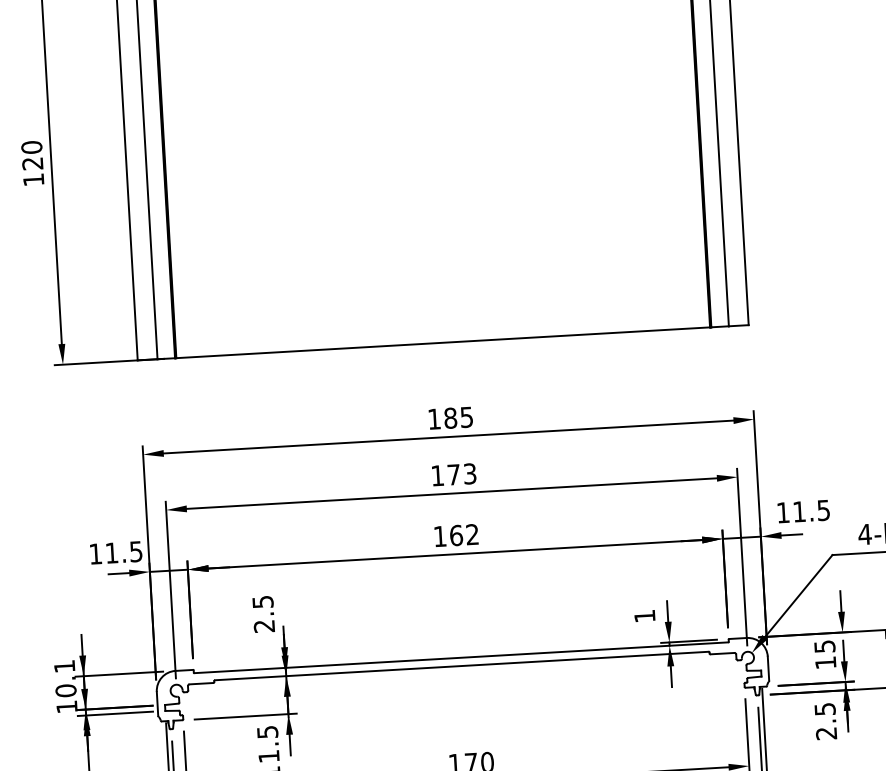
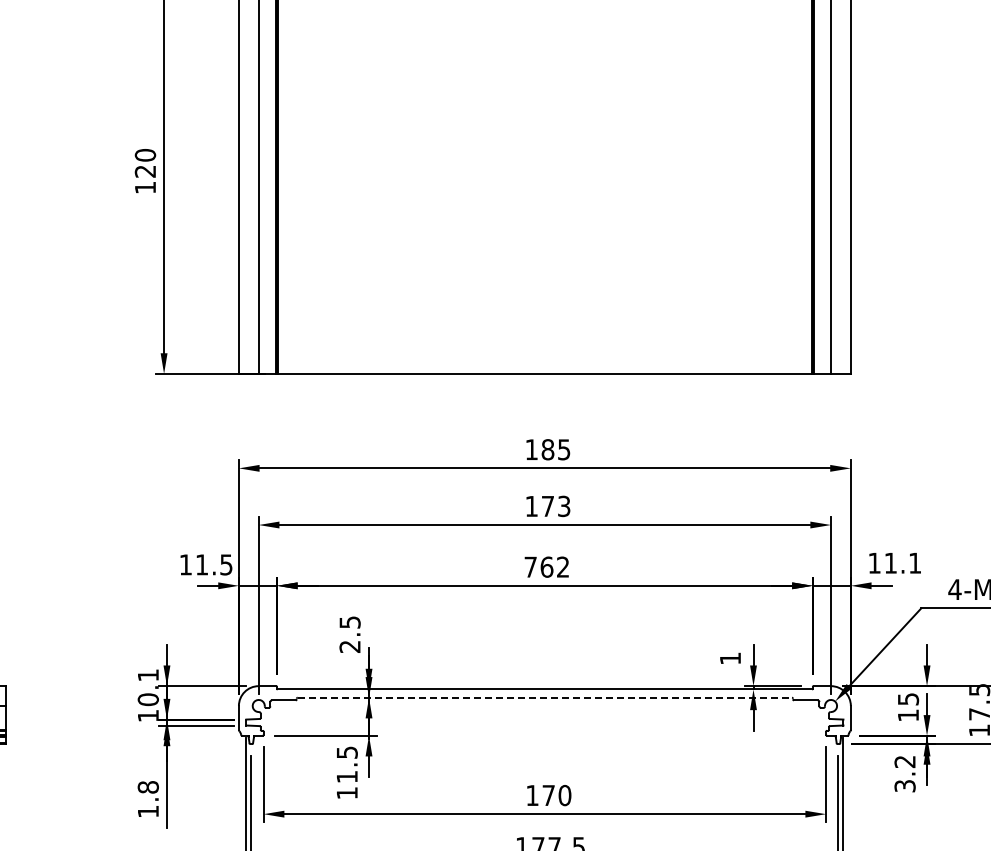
text: (824, 509) -> (915, 562), 11.5 -> 11.1
text: (439, 535) -> (530, 566), 162 -> 762
line: (462, 665) -> (545, 697), solid -> dashed
text: (825, 721) -> (904, 774), 2.5 -> 3.2

